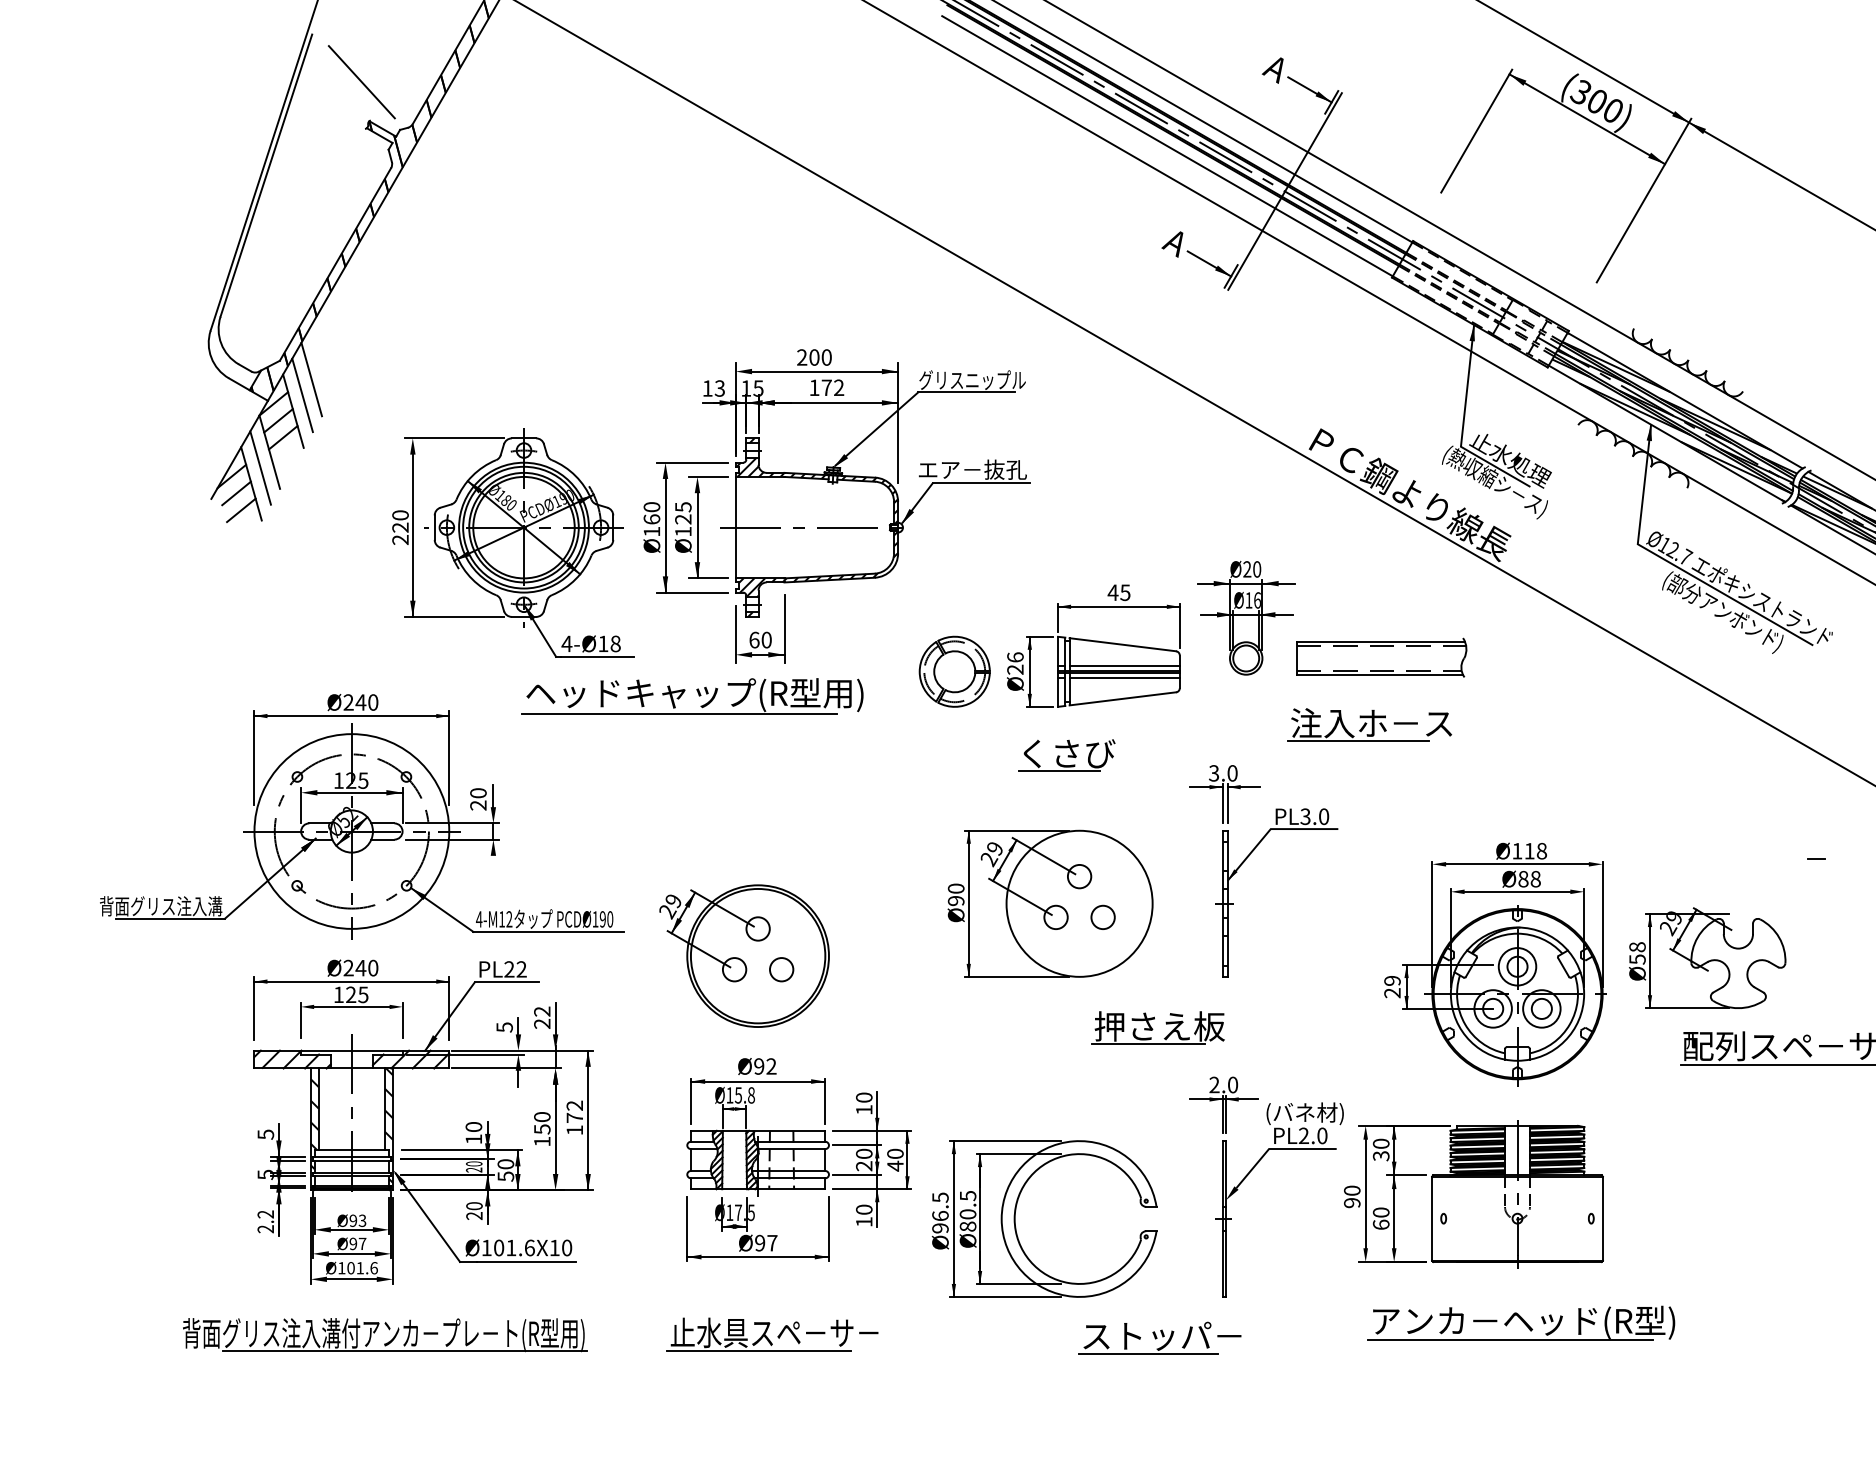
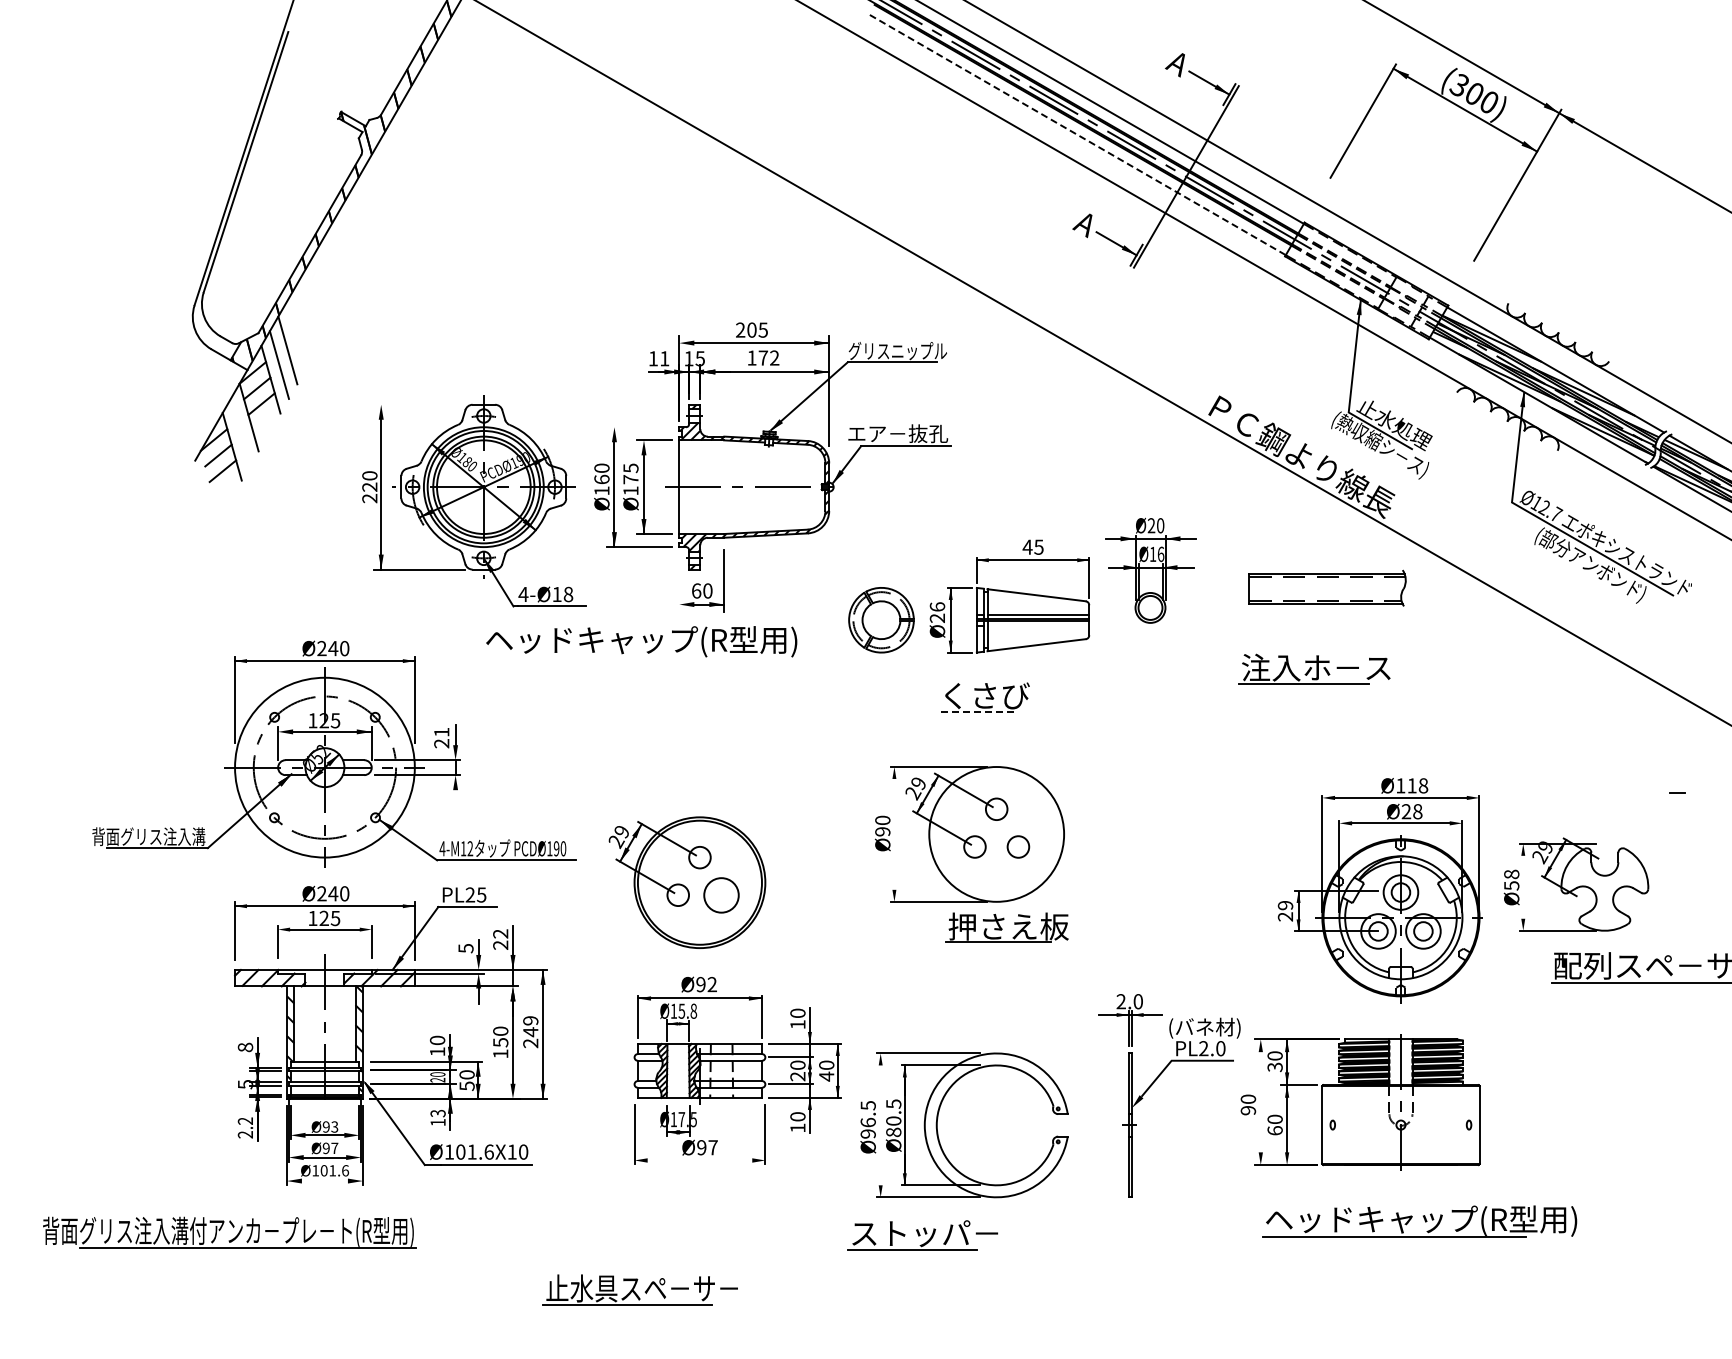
line: (361, 81) -> (333, 75), removed
line: (1168, 146) -> (1078, 135), solid -> dashed
text: (825, 356) -> (762, 329), 200 -> 205
text: (719, 388) -> (664, 358), 13 -> 11
line: (454, 438) -> (419, 404), removed
line: (692, 463) -> (639, 427), removed
line: (260, 467) -> (240, 431), removed
text: (682, 519) -> (630, 479), Ø125 -> Ø175
line: (735, 634) -> (679, 585), removed
part: (1381, 656) -> (1327, 587), moved
line: (1124, 677) -> (1038, 625), removed
line: (679, 713) -> (627, 658), removed
part: (1369, 724) -> (1314, 668), moved
line: (1059, 771) -> (978, 712), solid -> dashed
text: (478, 792) -> (441, 731), 20 -> 21
part: (1247, 859) -> (1151, 793), removed
text: (1523, 878) -> (1406, 811), Ø88 -> Ø28
line: (968, 903) -> (894, 834), removed
line: (1650, 960) -> (1523, 886), removed
text: (521, 968) -> (481, 894), PL22 -> PL25
circle: (781, 968) -> (721, 894), size x1.6
part: (1157, 1027) -> (1006, 927), moved
text: (574, 1118) -> (530, 1032), 172 -> 249
text: (265, 1134) -> (245, 1047), 5 -> 8
line: (1365, 1194) -> (1260, 1102), removed
text: (473, 1210) -> (437, 1117), 20 -> 13
line: (953, 1219) -> (880, 1125), removed
line: (757, 1257) -> (699, 1160), removed
line: (351, 1279) -> (324, 1181), removed
text: (1539, 1322) -> (1421, 1220), アンカ－ヘッド(R型) -> ヘッドキャップ(R型用)
part: (389, 1329) -> (233, 1227), moved
part: (771, 1333) -> (639, 1289), moved
part: (1159, 1338) -> (922, 1235), moved

